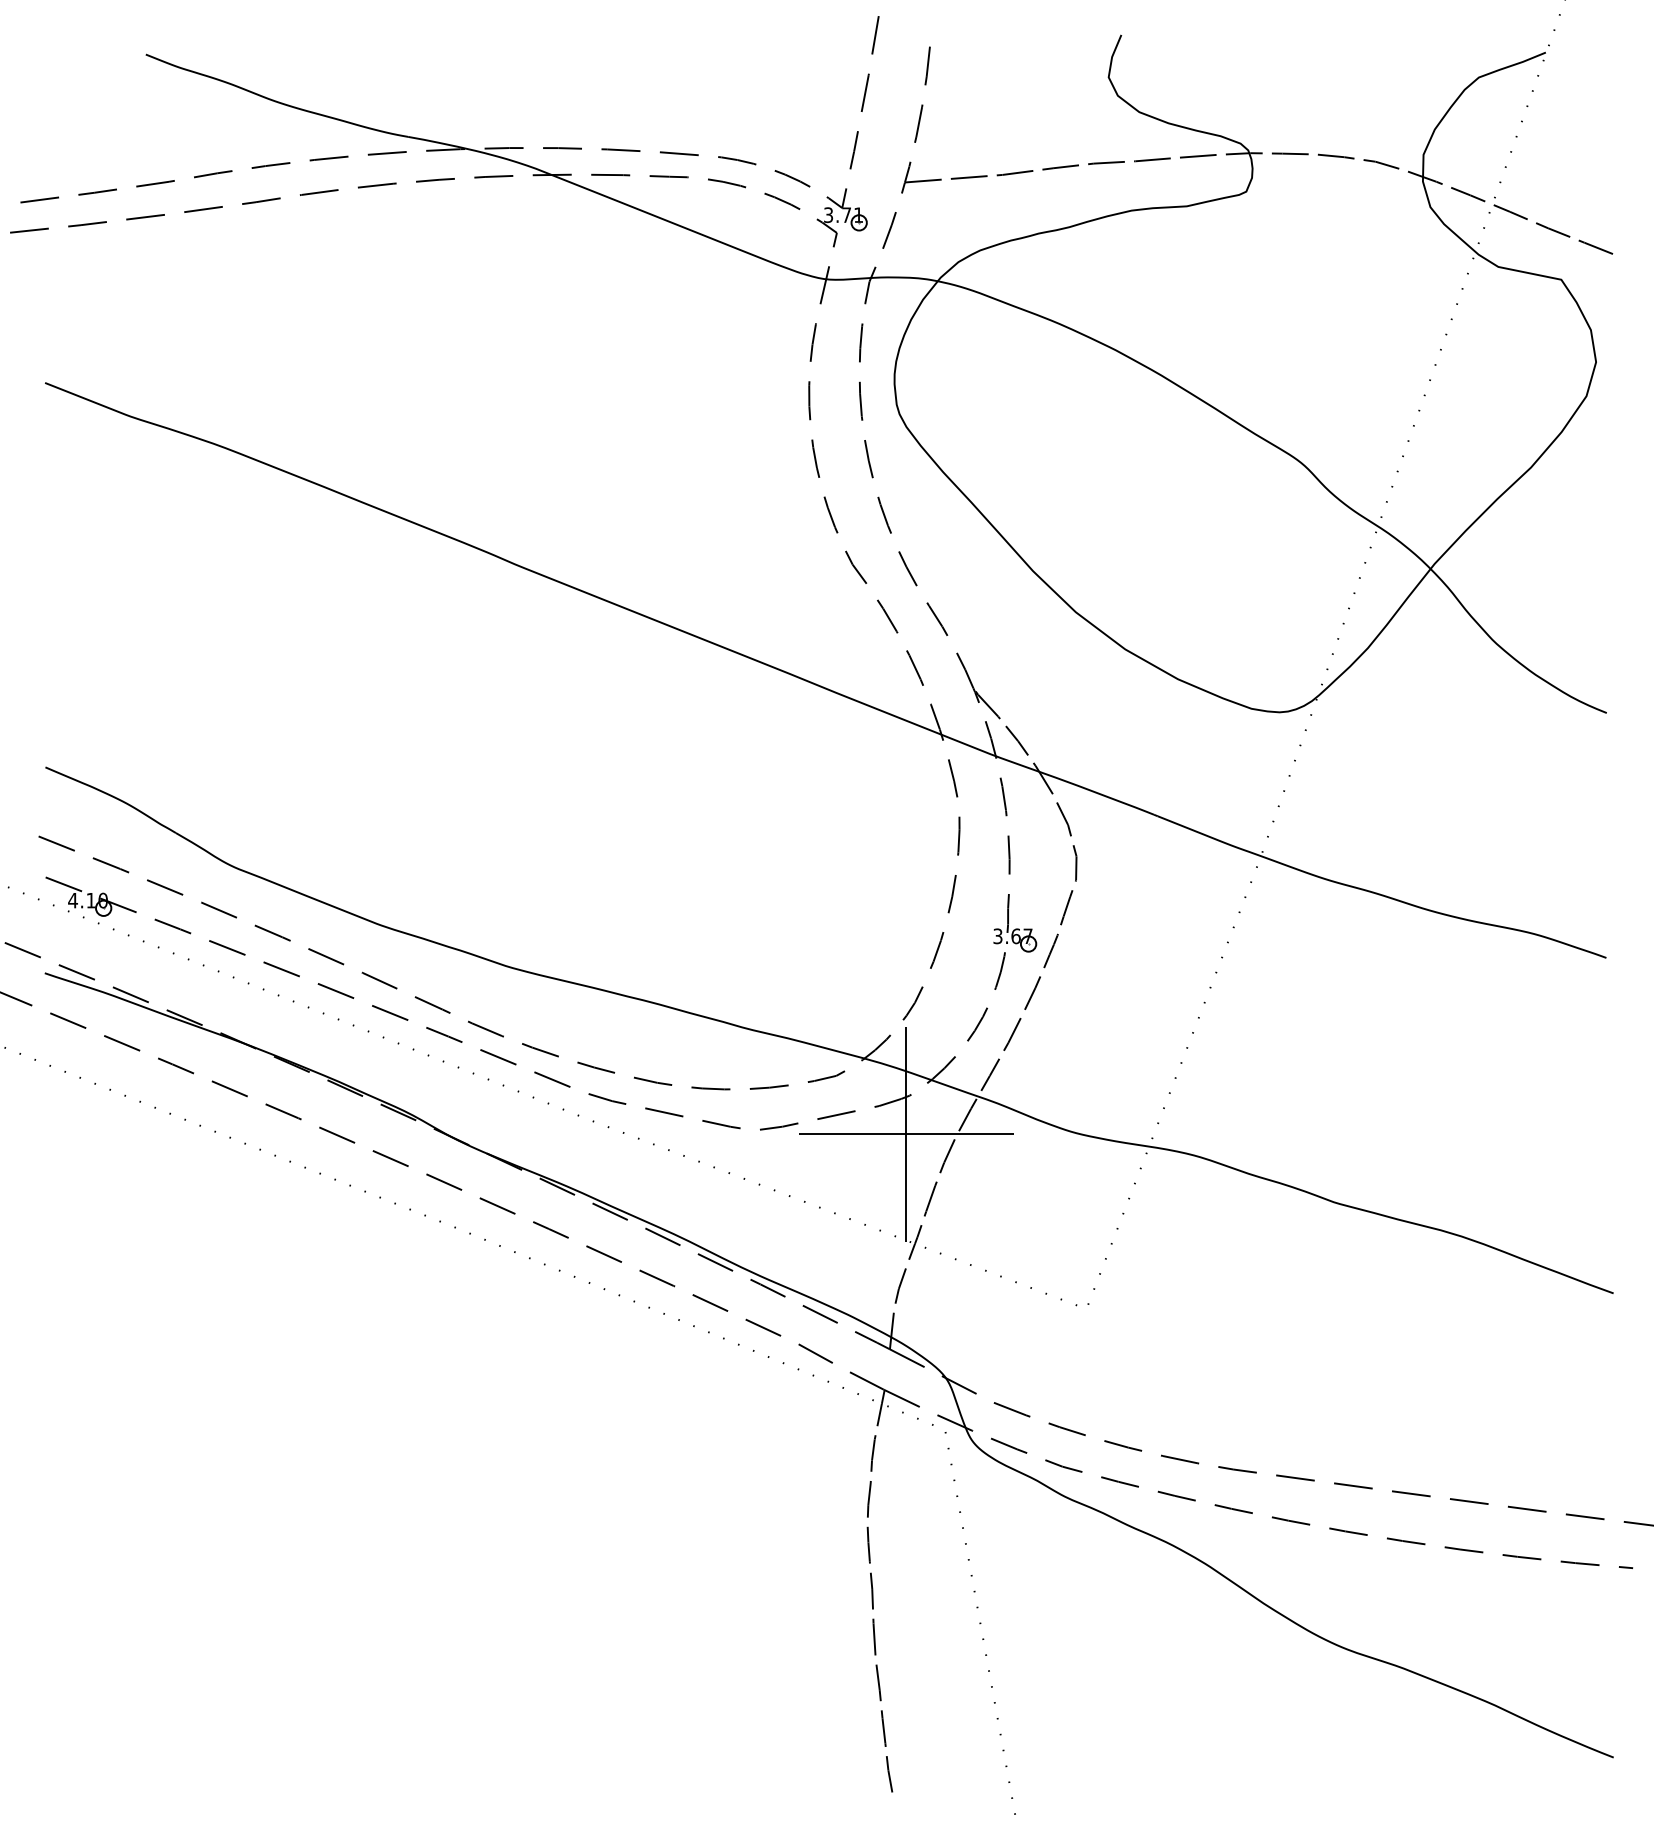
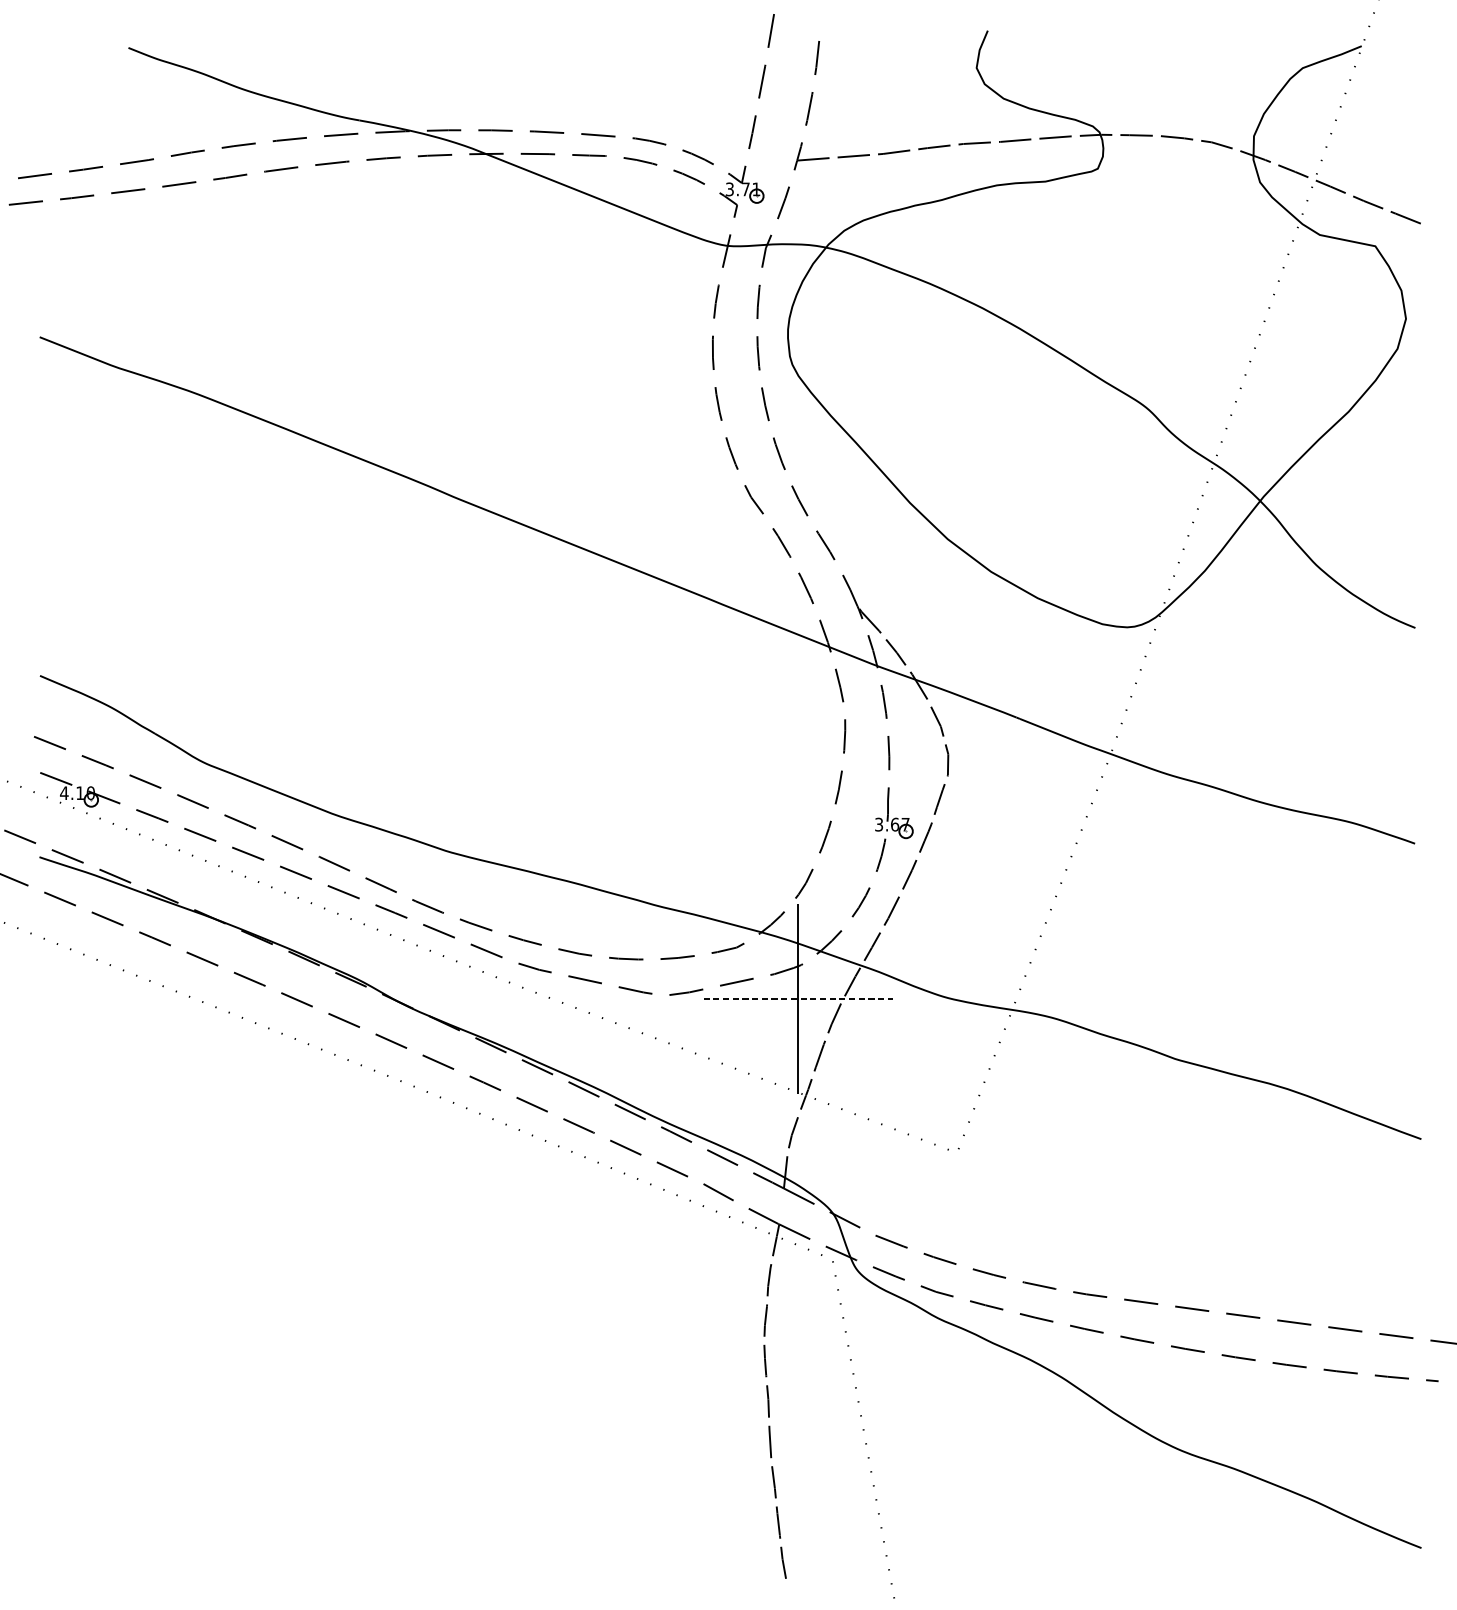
line: (906, 1134) -> (798, 999), solid -> dashed

